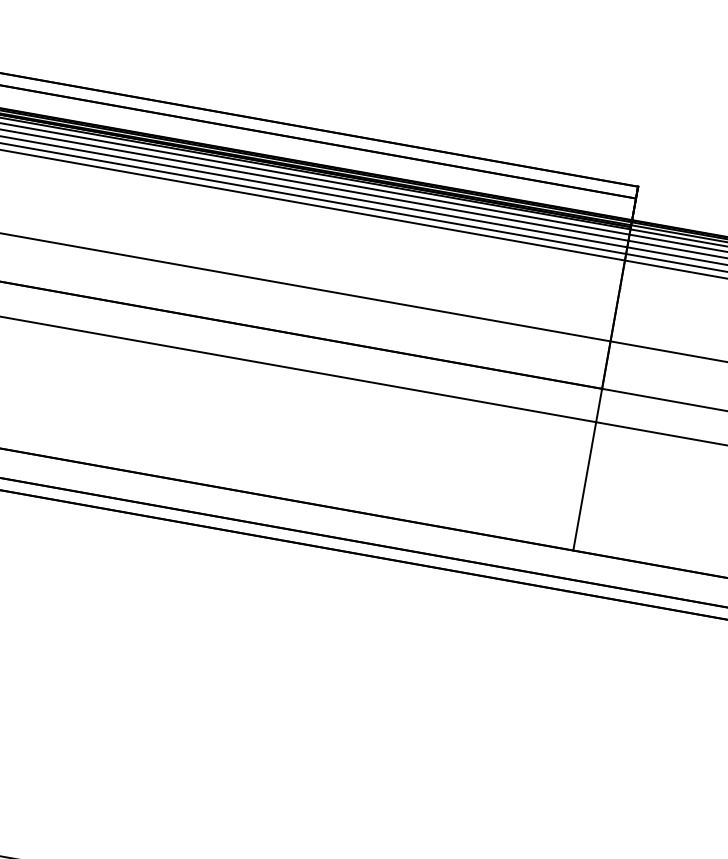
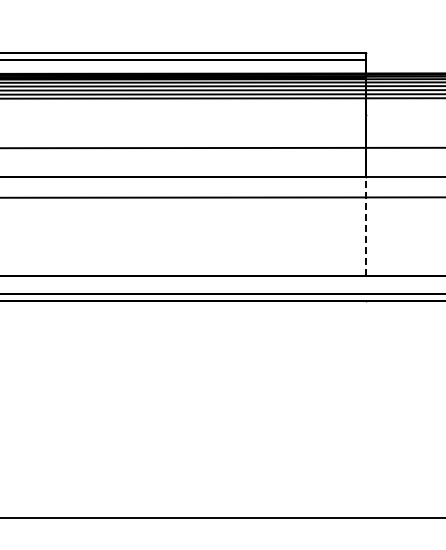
line: (588, 469) -> (366, 226), solid -> dashed

